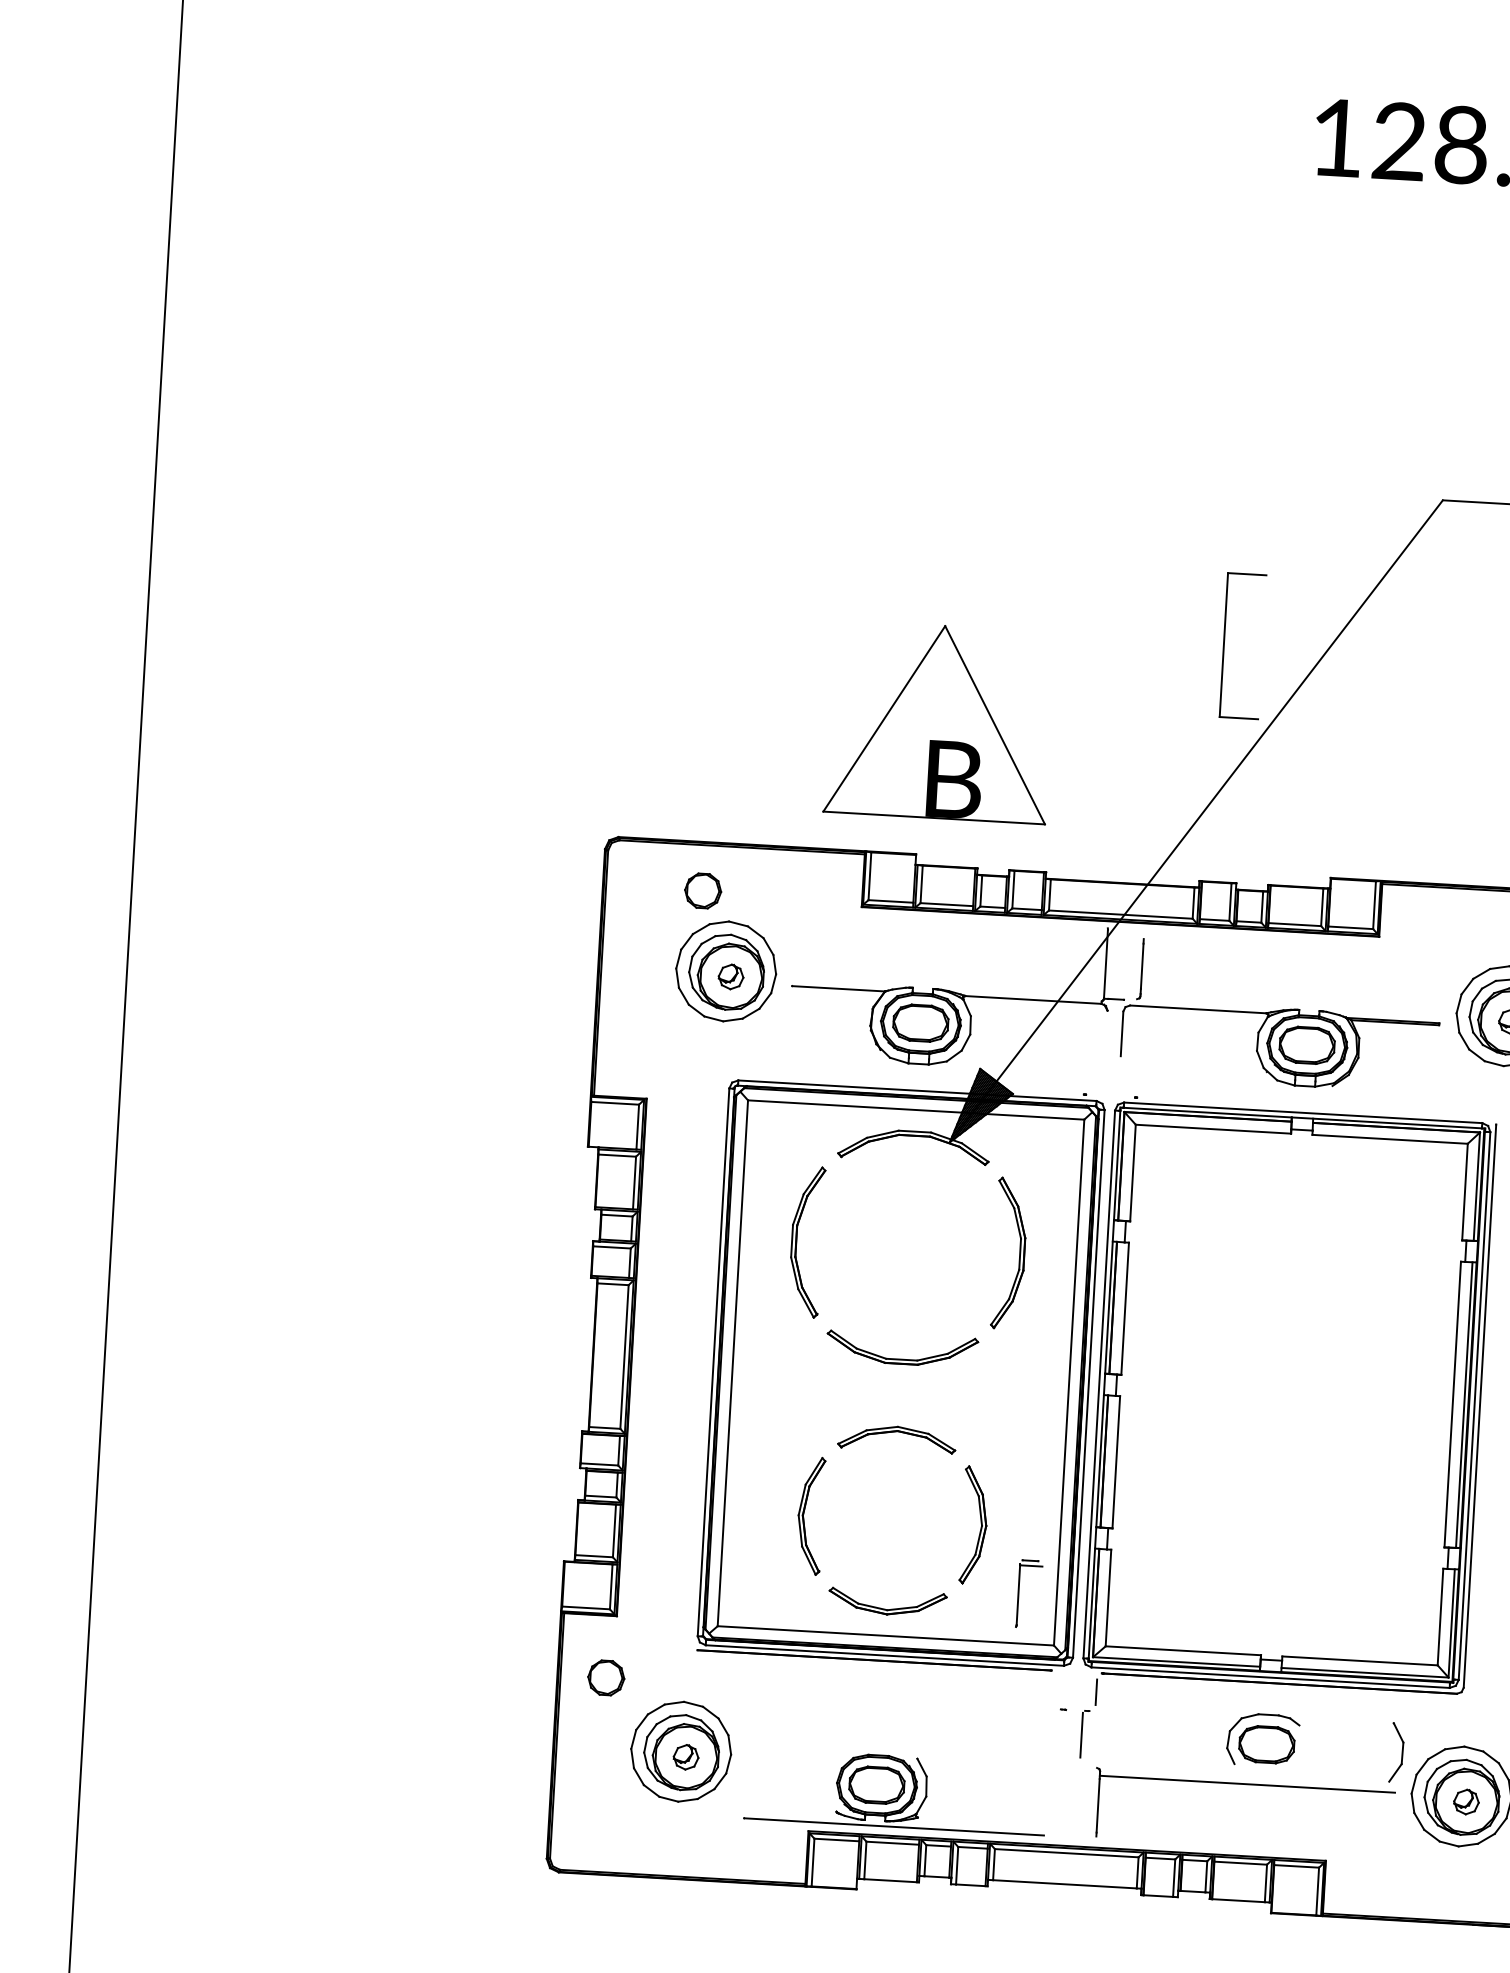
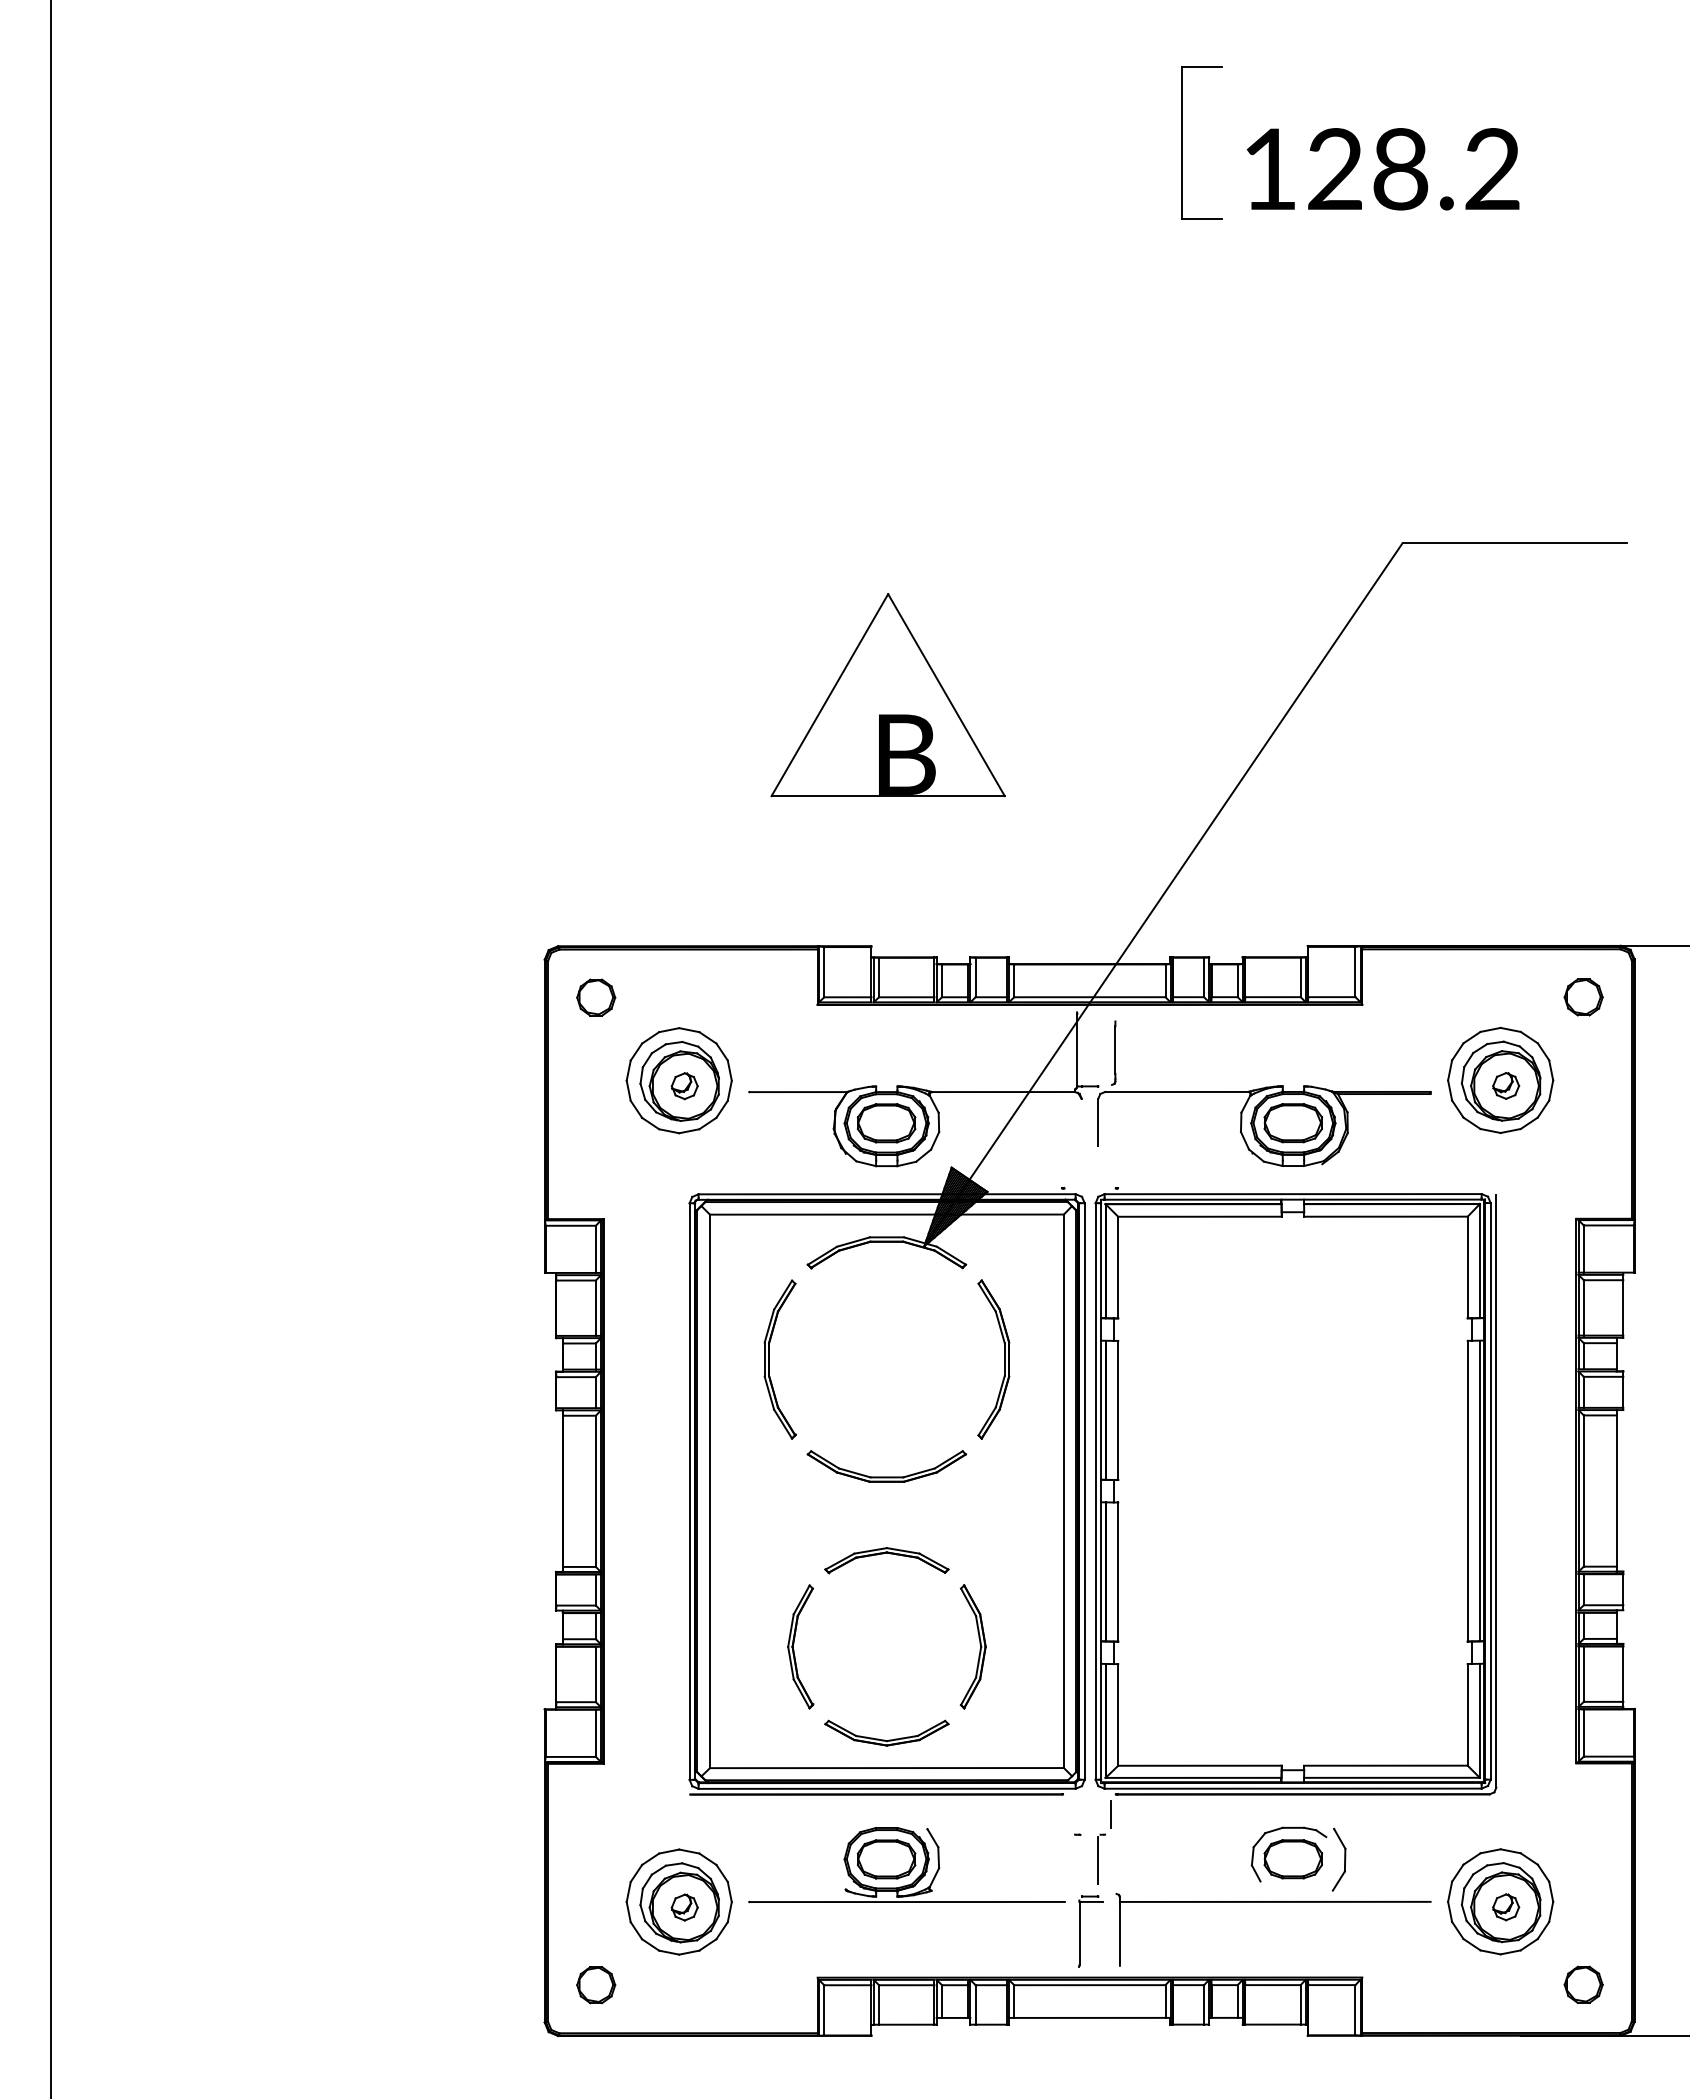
part: (1224, 644) -> (1182, 142), moved
part: (939, 722) -> (887, 695), moved
part: (703, 890) -> (596, 997), moved
part: (1019, 1593) -> (1080, 1931), moved
part: (606, 1678) -> (596, 1985), moved
part: (1396, 1752) -> (1338, 1859), moved
part: (895, 1792) -> (906, 1865), moved

